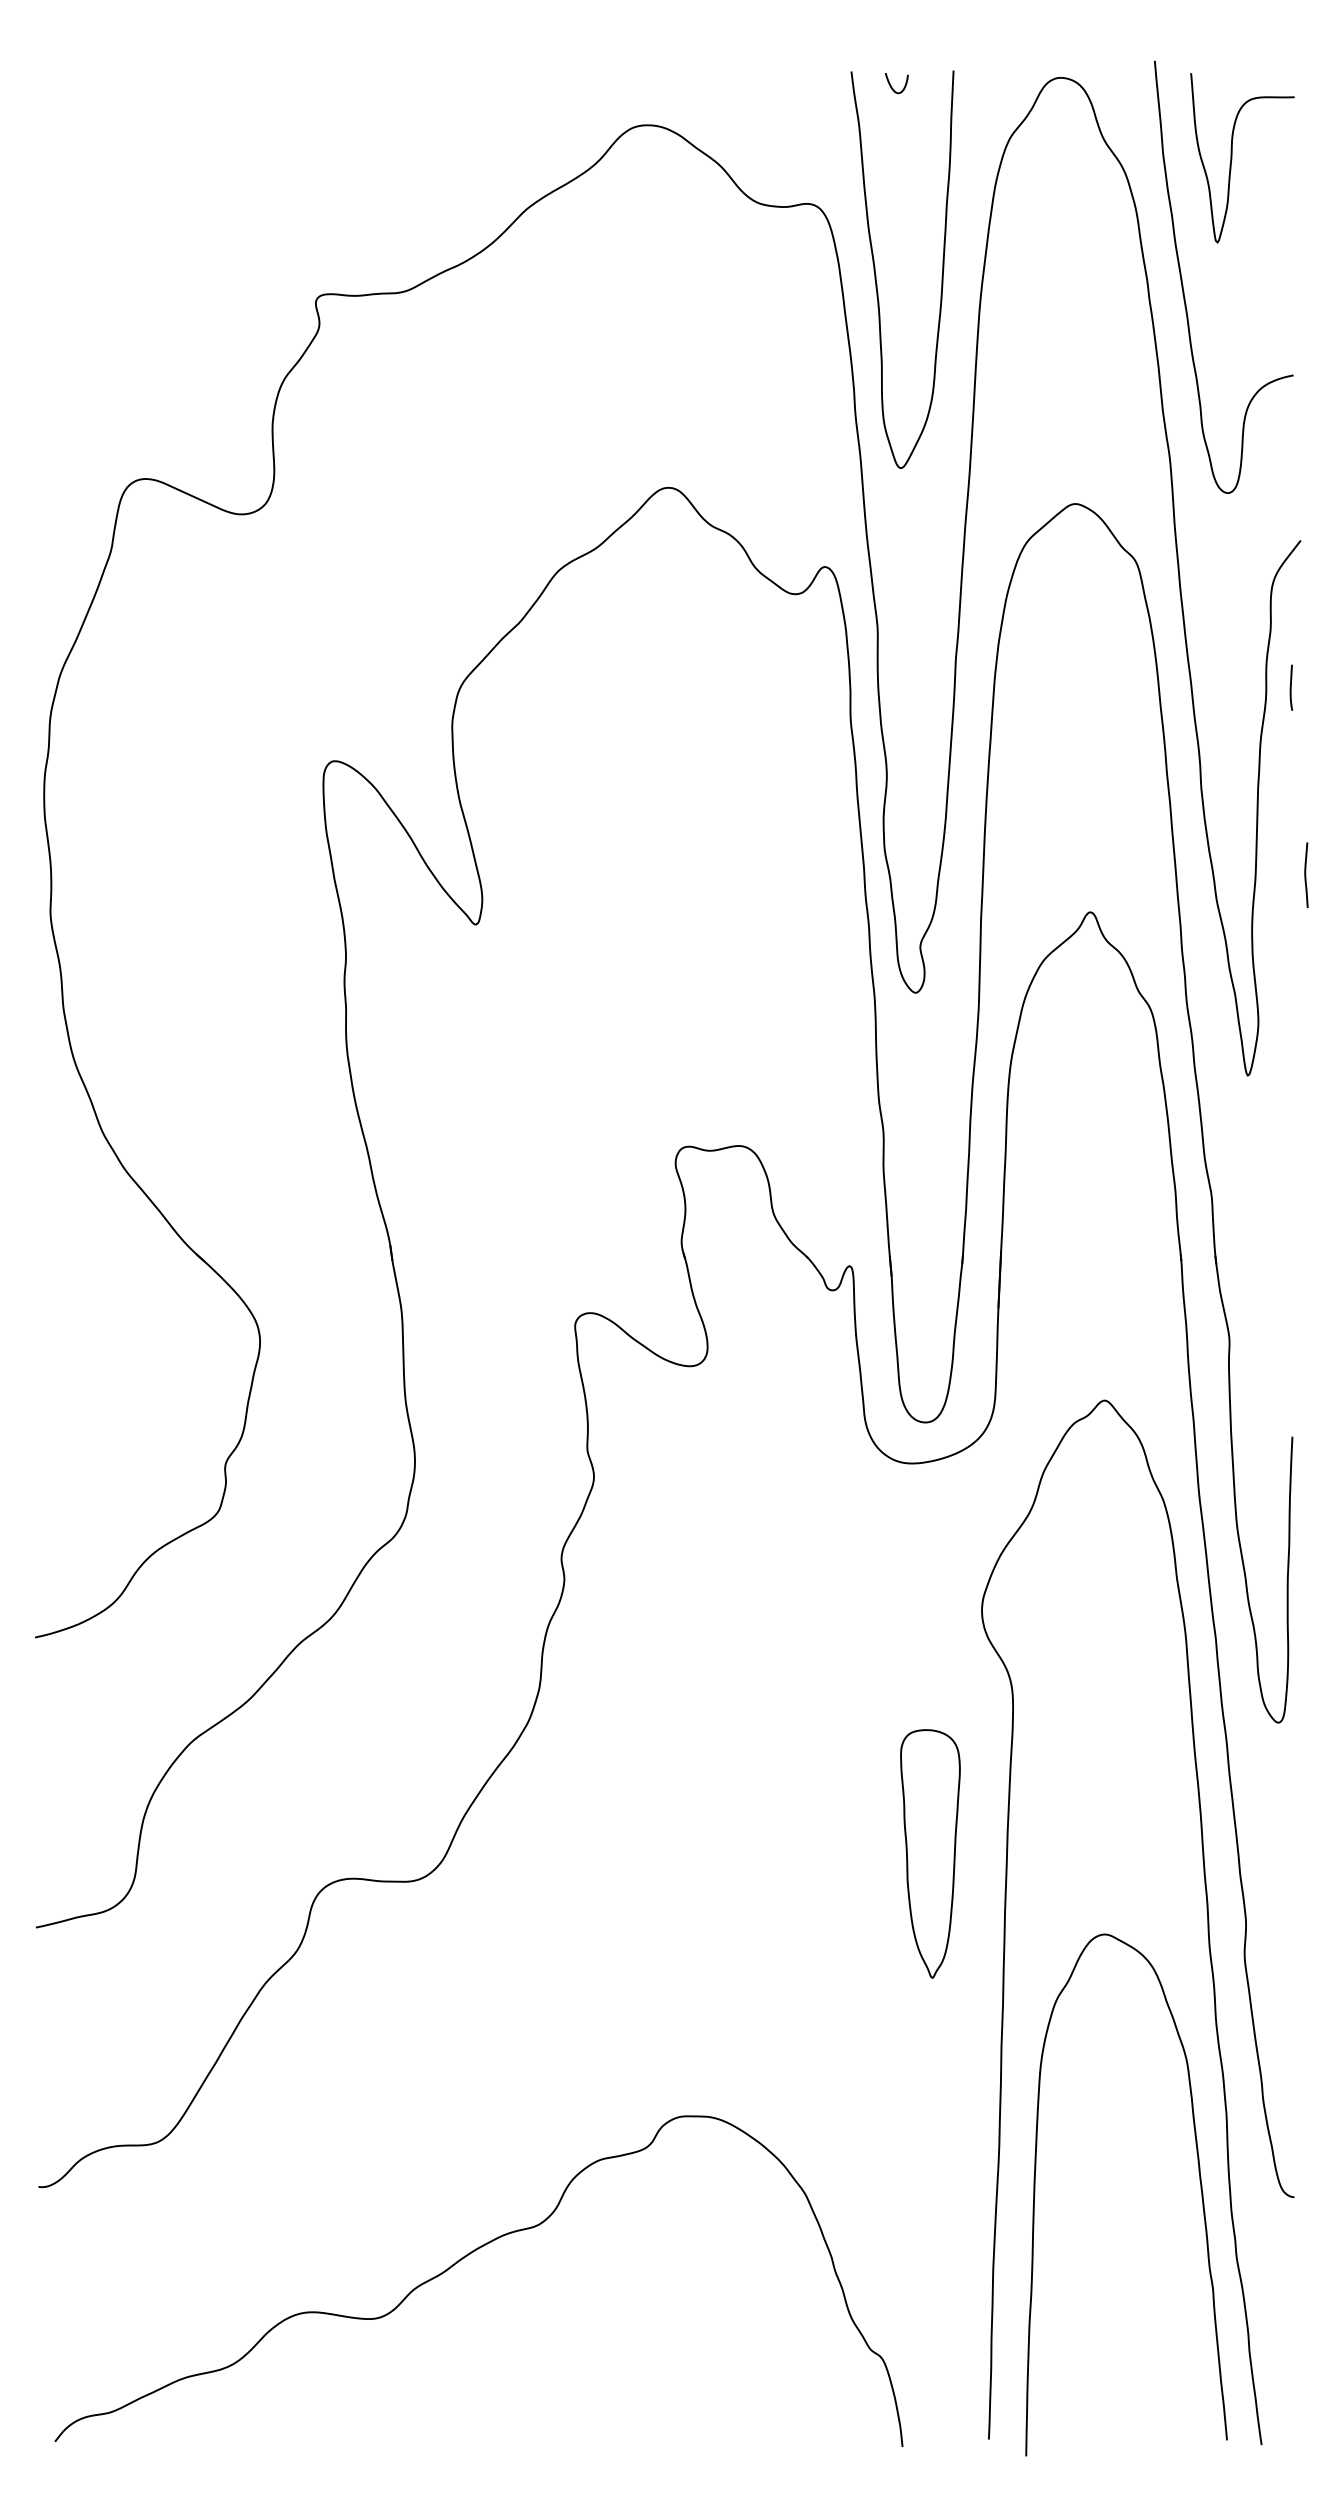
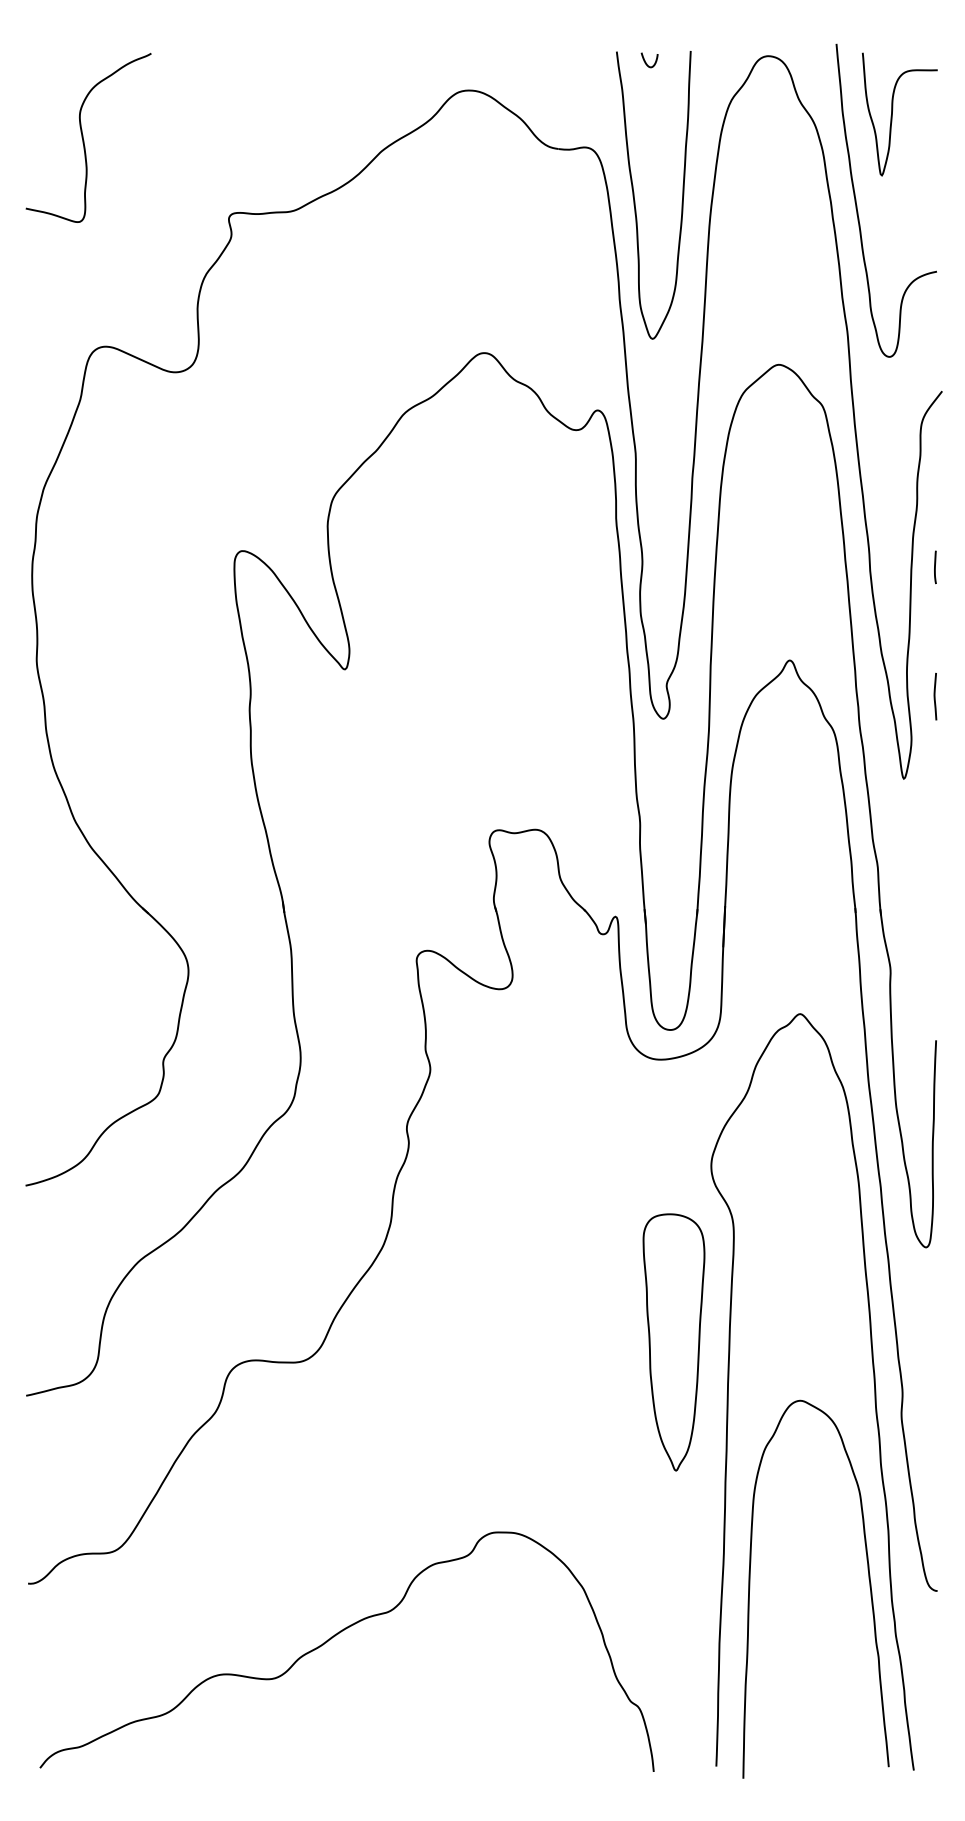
curve: (115, 191) -> (83, 138), added
curve: (1291, 687) -> (935, 567), moved
curve: (1306, 874) -> (935, 696), moved
part: (930, 1853) -> (674, 1342), size x1.43

